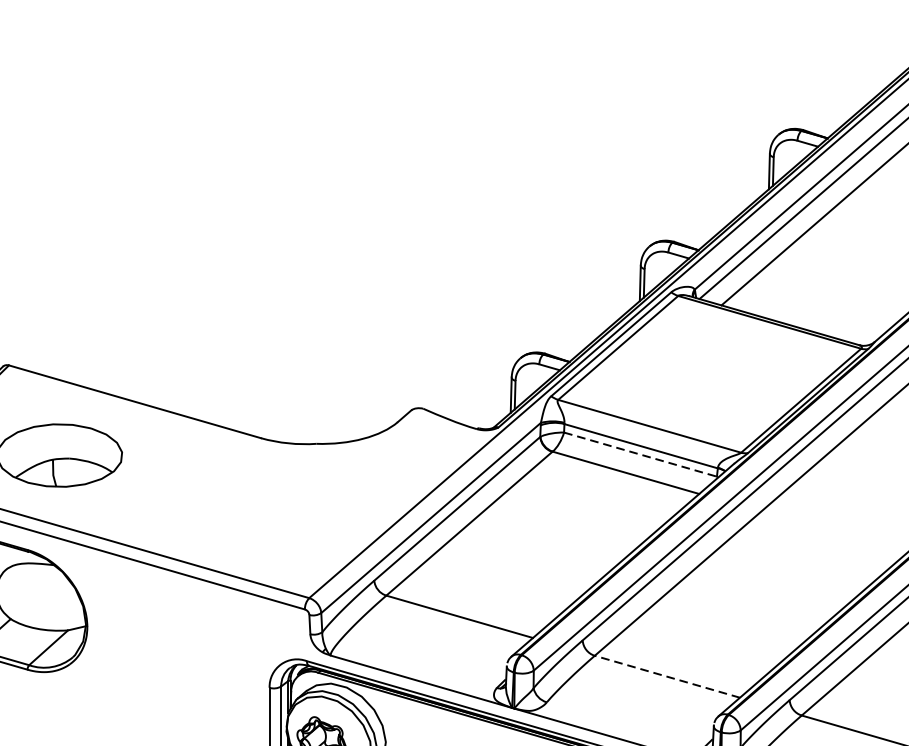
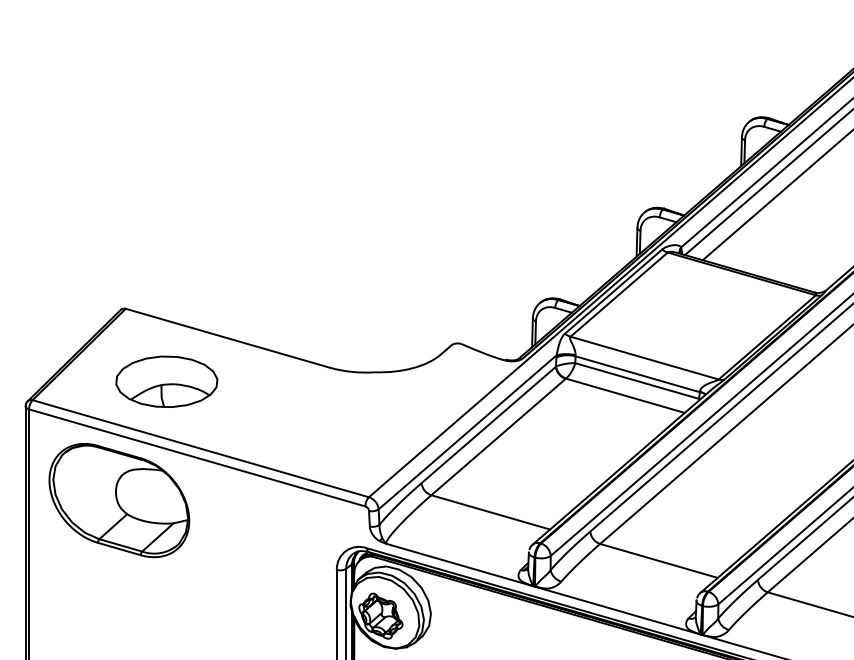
line: (640, 455) -> (637, 381), dashed -> solid
line: (666, 676) -> (658, 560), dashed -> solid

